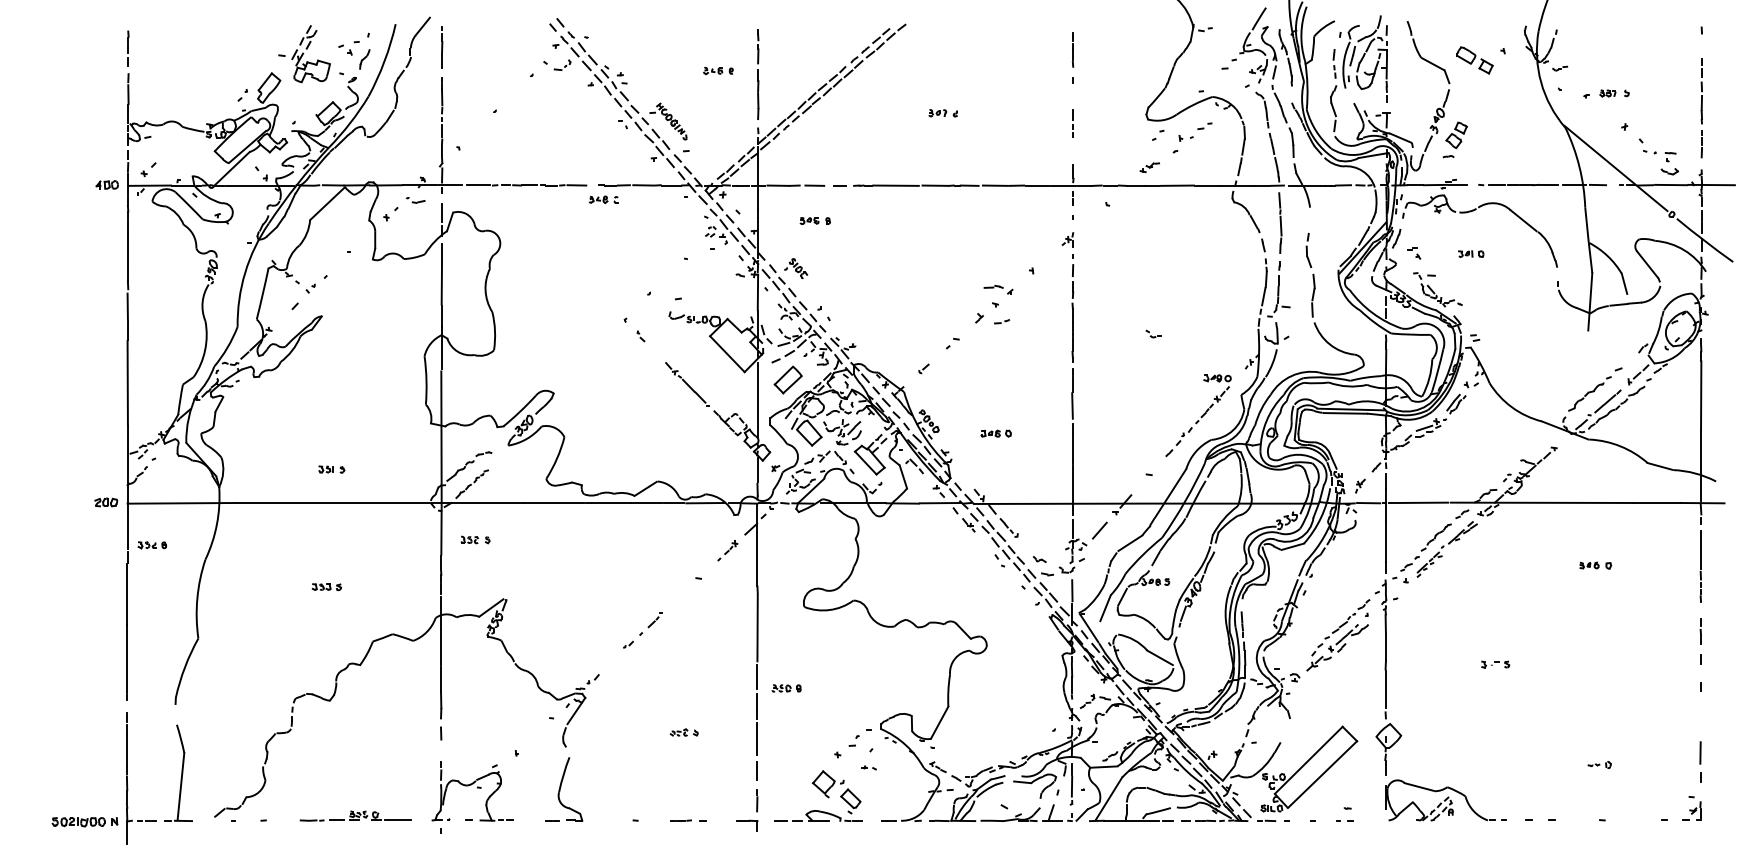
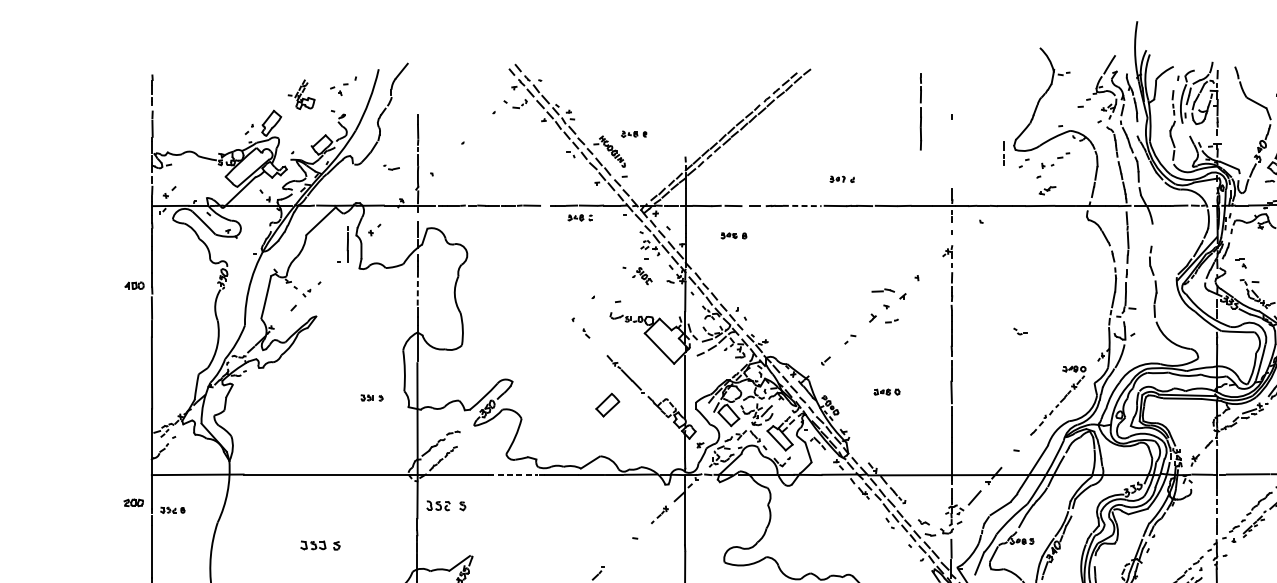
line: (442, 47) -> (348, 244), moved
line: (1073, 49) -> (952, 90), removed
part: (304, 54) -> (301, 94), size x0.6
part: (364, 59) -> (352, 99), removed
part: (718, 71) -> (634, 134), moved
line: (758, 74) -> (921, 111), moved
part: (942, 113) -> (841, 179), moved
line: (1072, 124) -> (1003, 154), moved
part: (1149, 167) -> (1047, 190), moved
part: (106, 184) -> (134, 285), moved
line: (896, 185) -> (802, 205), solid -> dashed
part: (603, 199) -> (580, 217), moved
part: (415, 200) -> (391, 167), moved
part: (796, 268) -> (642, 276), moved
line: (441, 284) -> (417, 289), solid -> dashed
part: (998, 289) -> (888, 293), size x1.4
part: (787, 379) -> (607, 404), moved
part: (995, 433) -> (886, 392), moved
part: (331, 469) -> (371, 397), moved
part: (106, 502) -> (134, 502), moved
line: (554, 502) -> (513, 474), solid -> dashed
part: (475, 539) -> (446, 505), size x1.6
line: (1385, 541) -> (1216, 507), solid -> dashed
part: (326, 587) -> (320, 546), size x1.6

